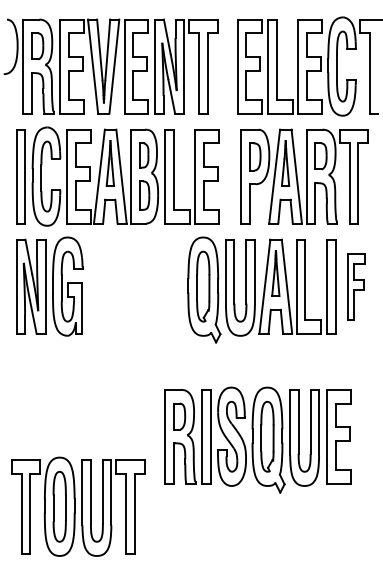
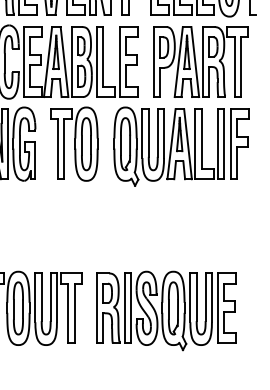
part: (134, 286) -> (74, 144), added
part: (356, 286) -> (239, 144), size x1.43
part: (257, 439) -> (165, 310), moved

